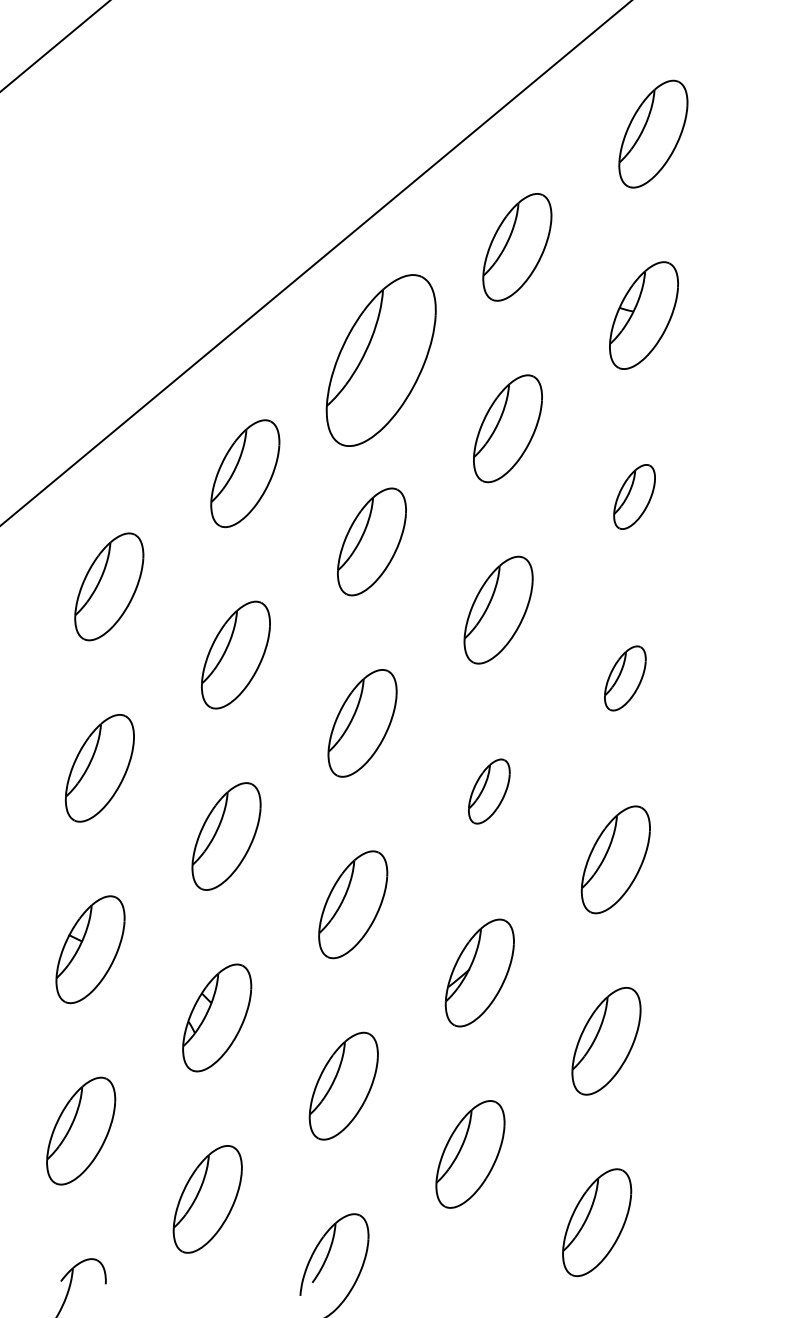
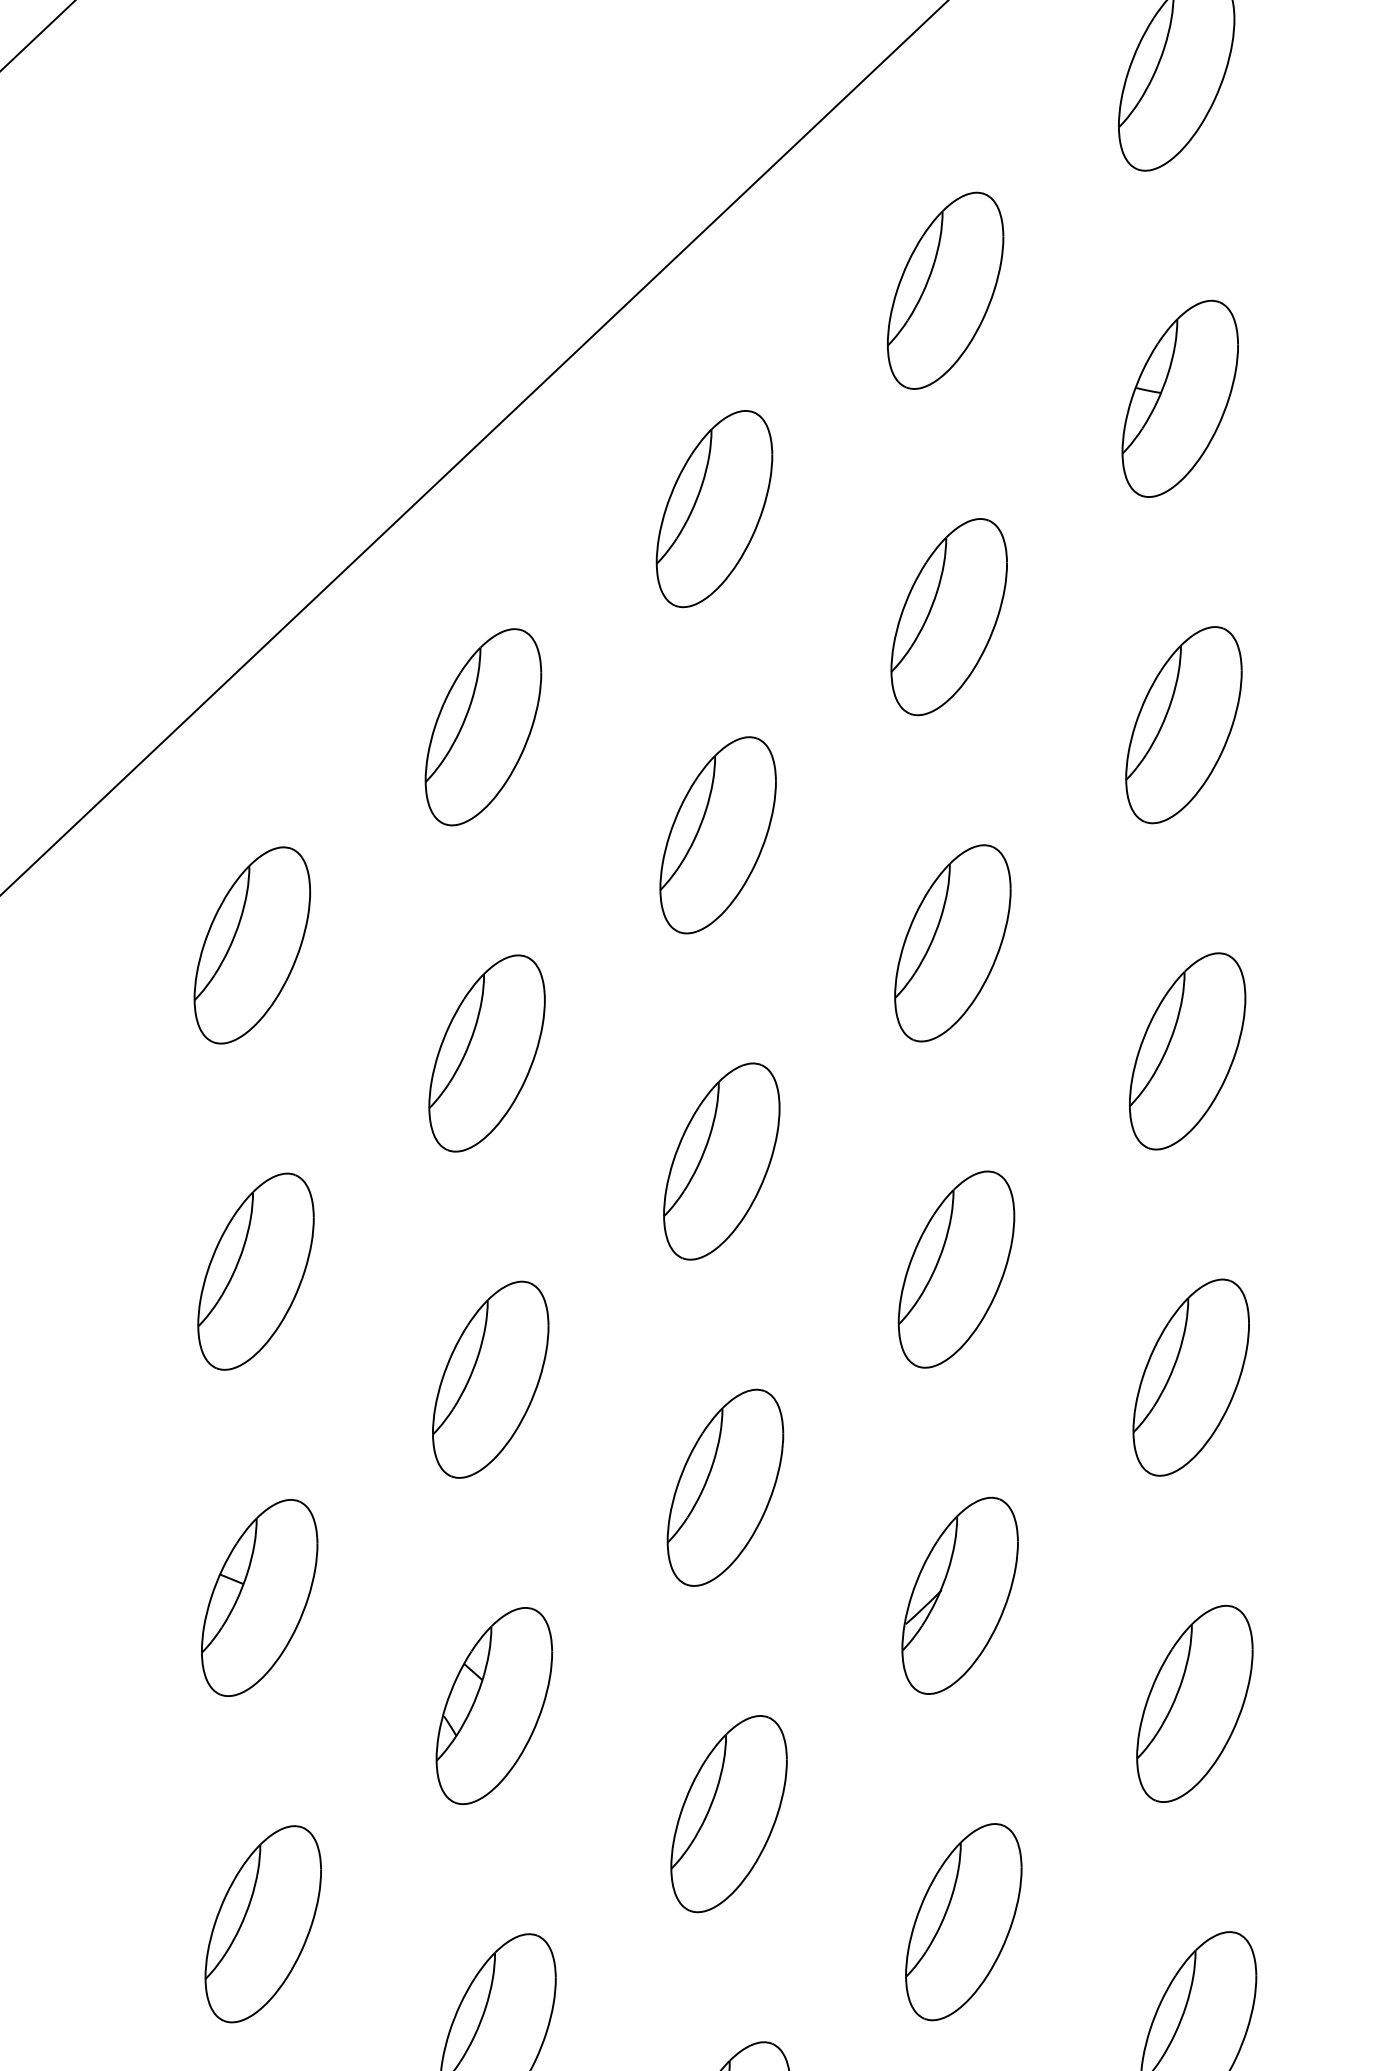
part: (381, 360) -> (714, 508), size x0.62
part: (634, 496) -> (1183, 724), size x1.67
part: (625, 678) -> (1188, 1051), size x1.67
part: (489, 791) -> (956, 1269), size x1.67

